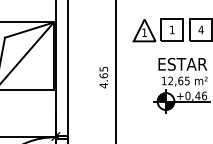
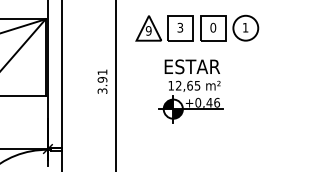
text: (172, 29) -> (180, 27), 1 -> 3
text: (201, 29) -> (213, 27), 4 -> 0
text: (144, 32) -> (148, 30), 1 -> 9
text: (103, 77) -> (102, 81), 4.65 -> 3.91

